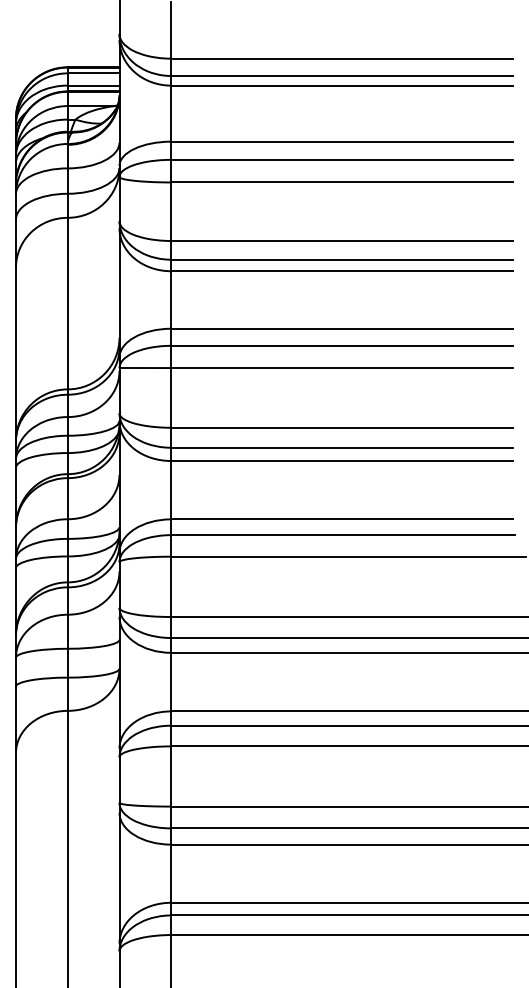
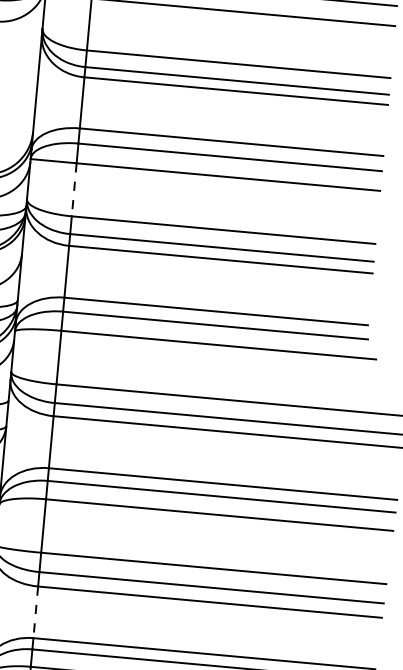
line: (171, 397) -> (74, 189), solid -> dashed
line: (171, 874) -> (35, 613), solid -> dashed

